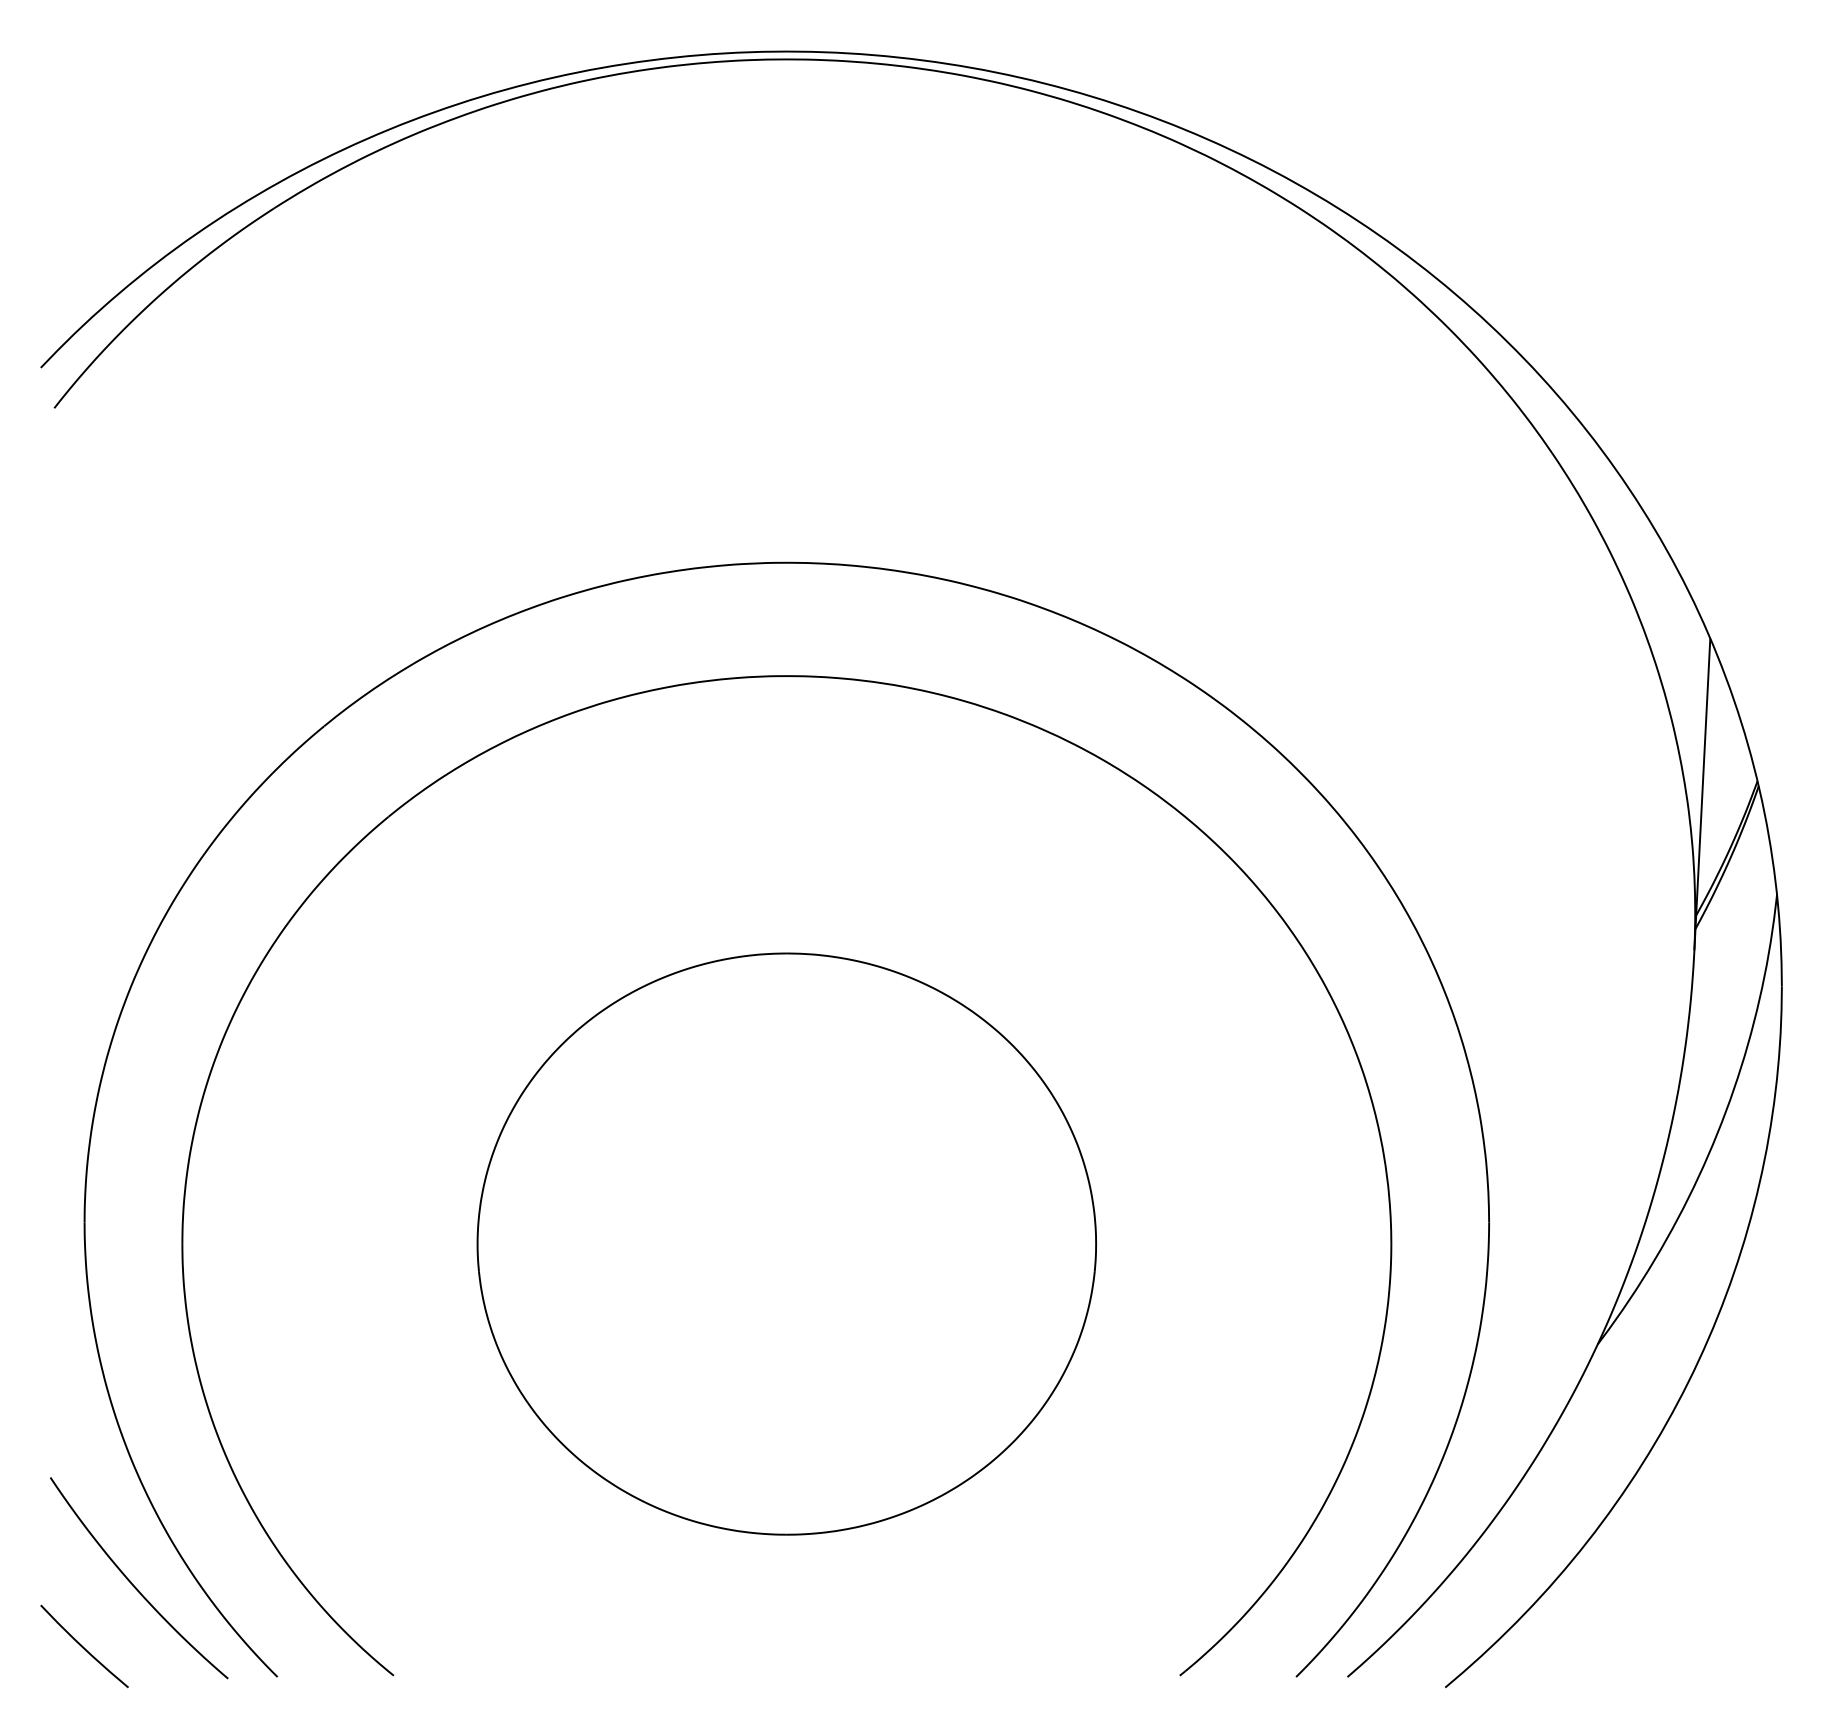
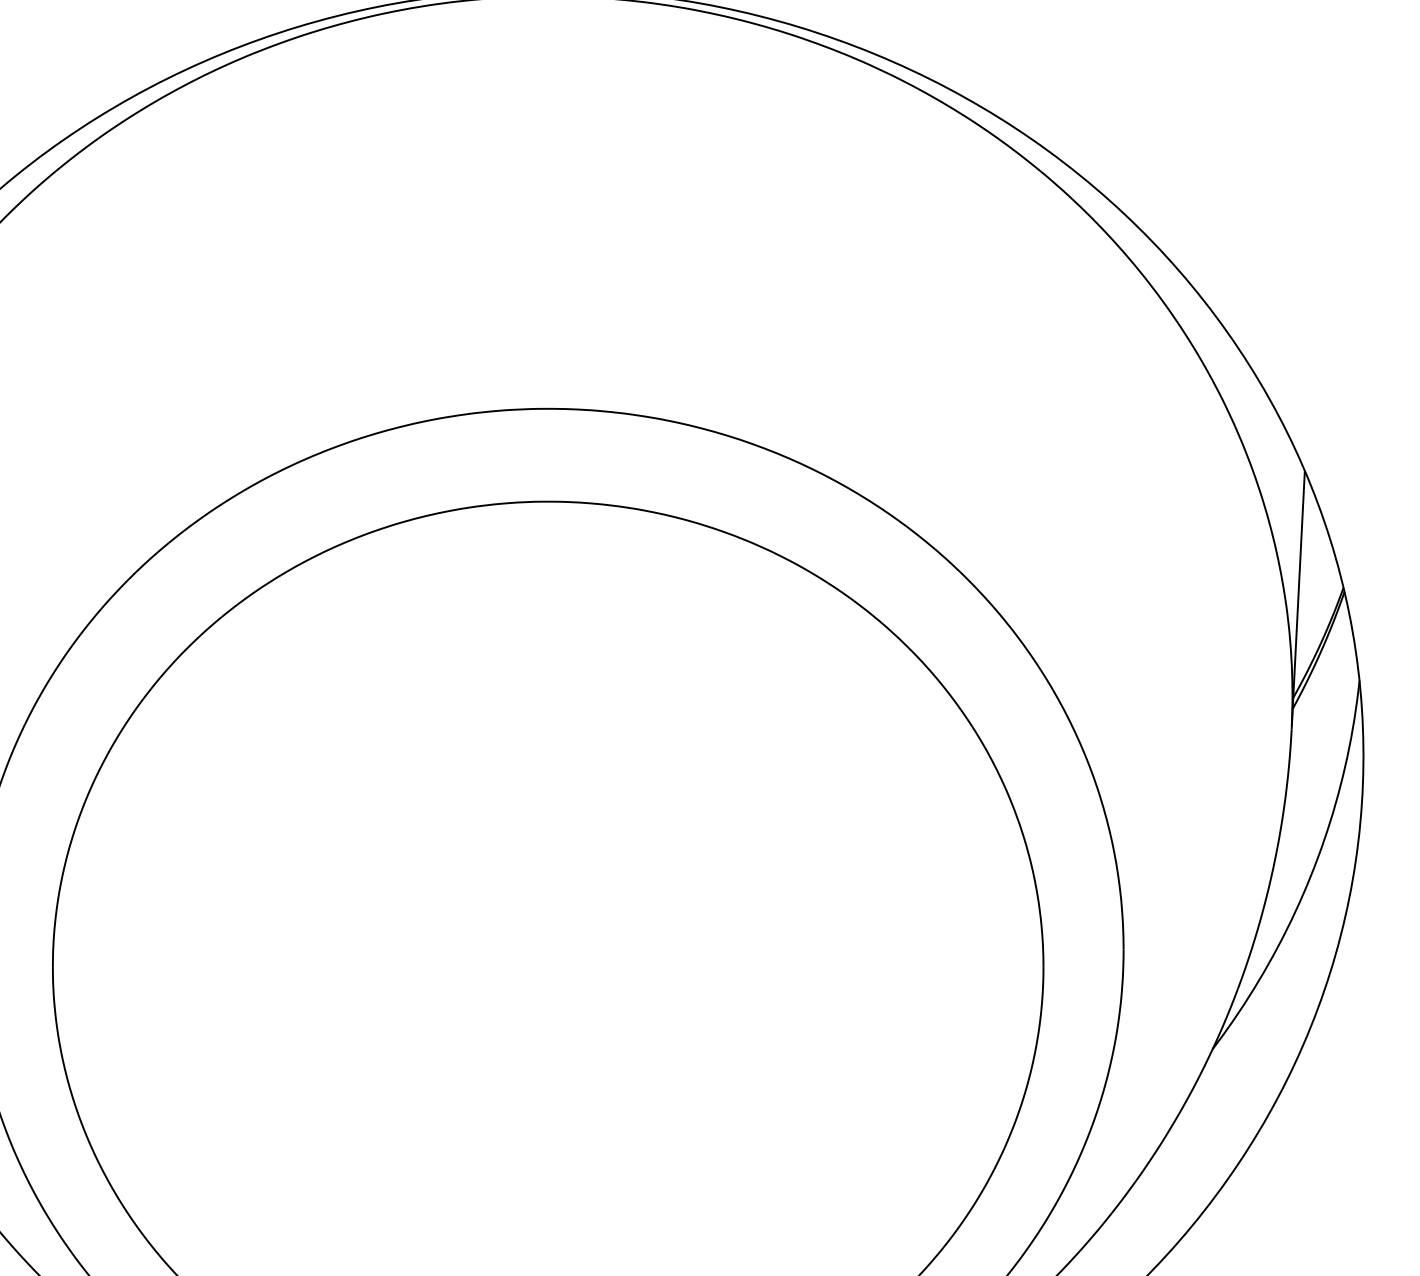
part: (786, 1243) -> (547, 966), removed

